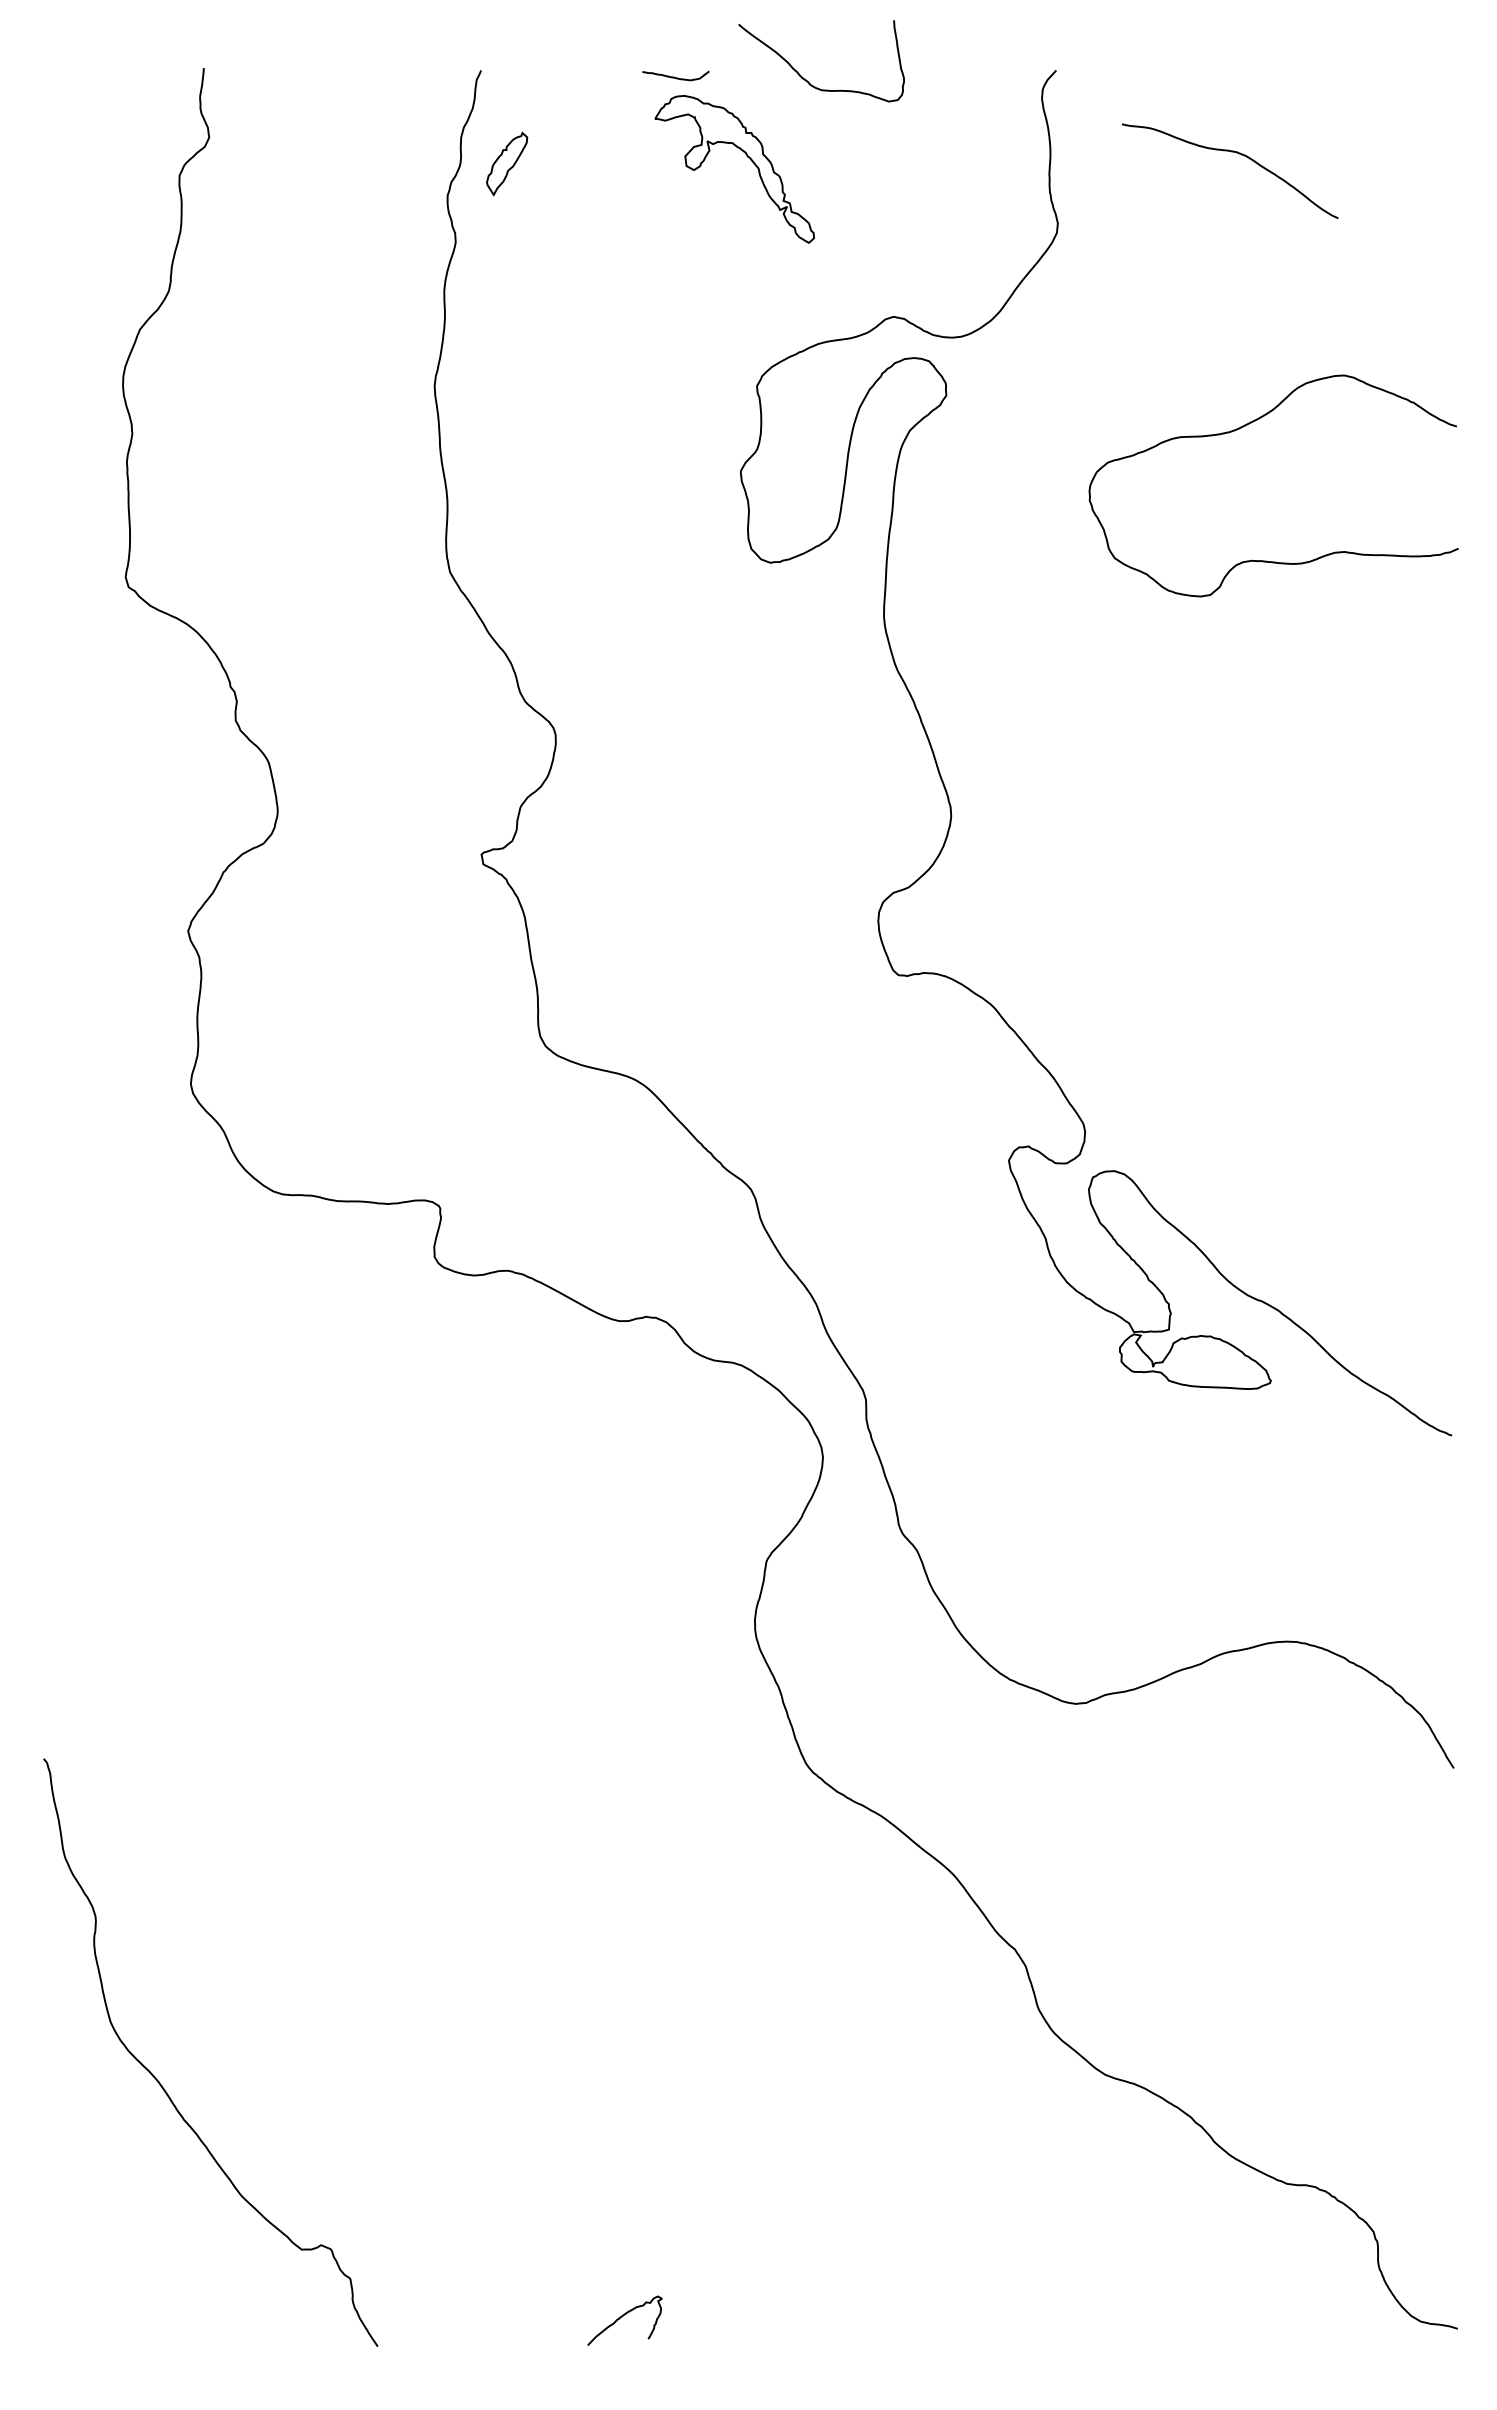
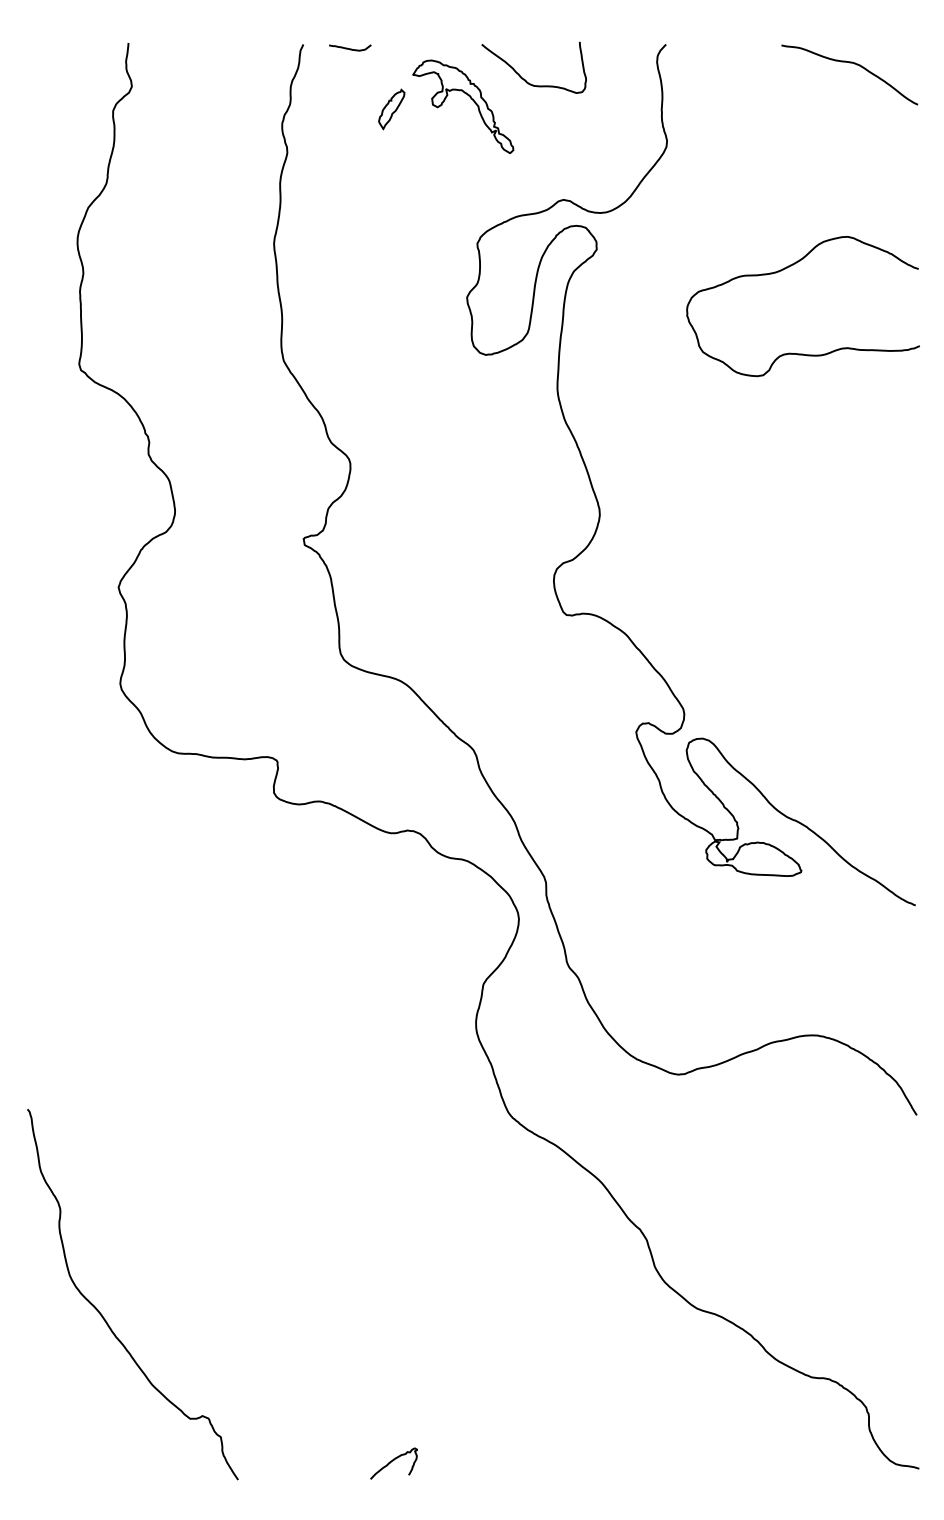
curve: (676, 76) -> (350, 48), moved
curve: (806, 78) -> (524, 78), moved
curve: (1229, 152) -> (849, 63), moved
part: (506, 164) -> (391, 109), moved

